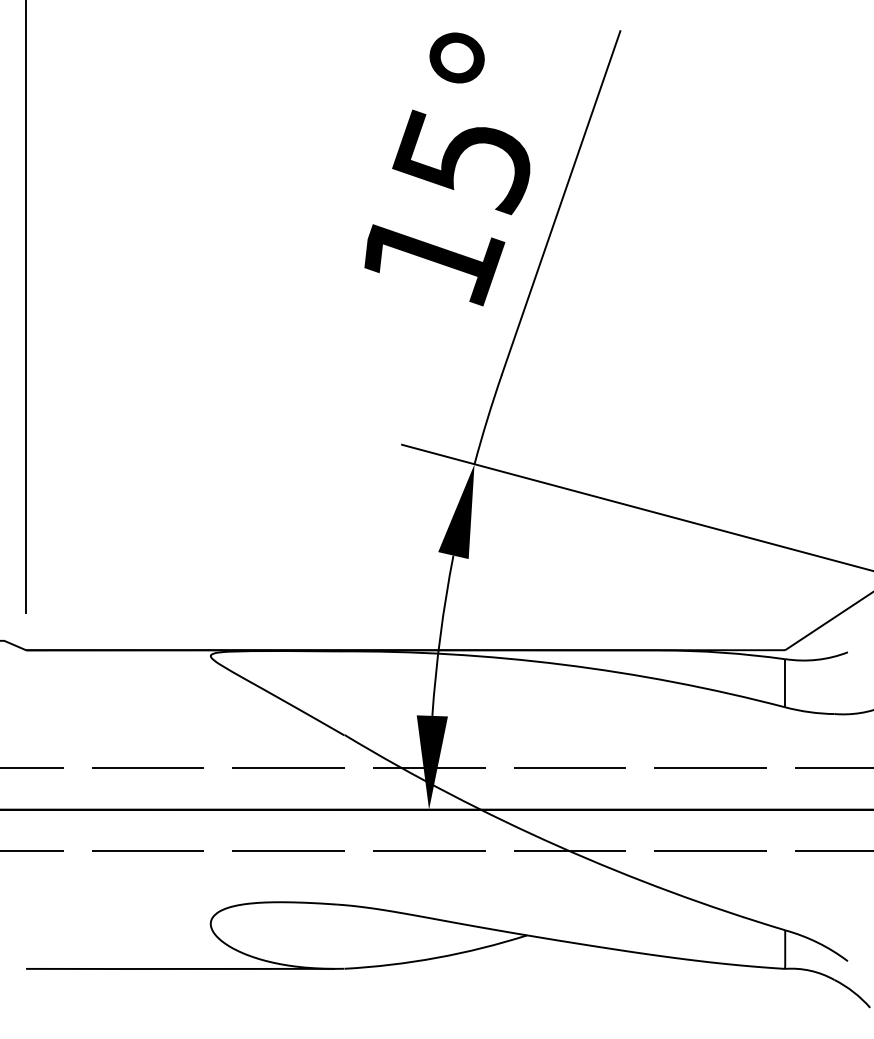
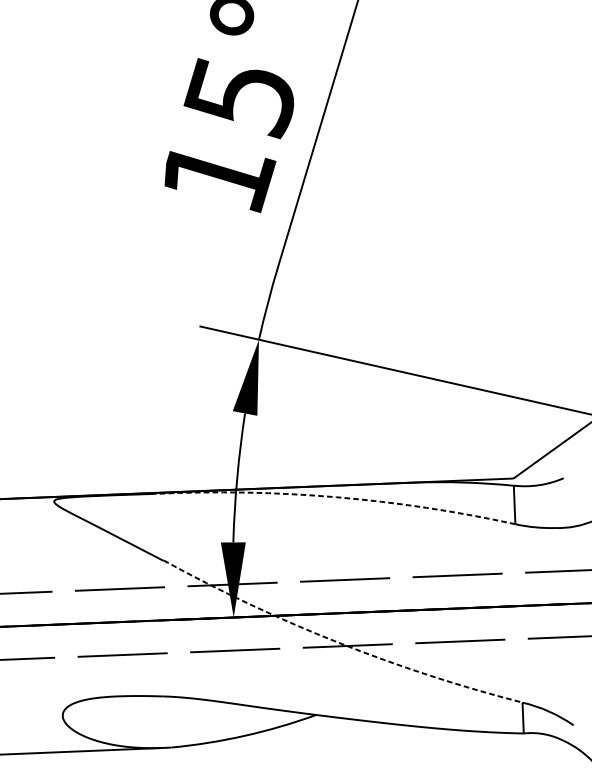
arc: (563, 664) -> (336, 497), solid -> dashed
arc: (558, 846) -> (338, 642), solid -> dashed

